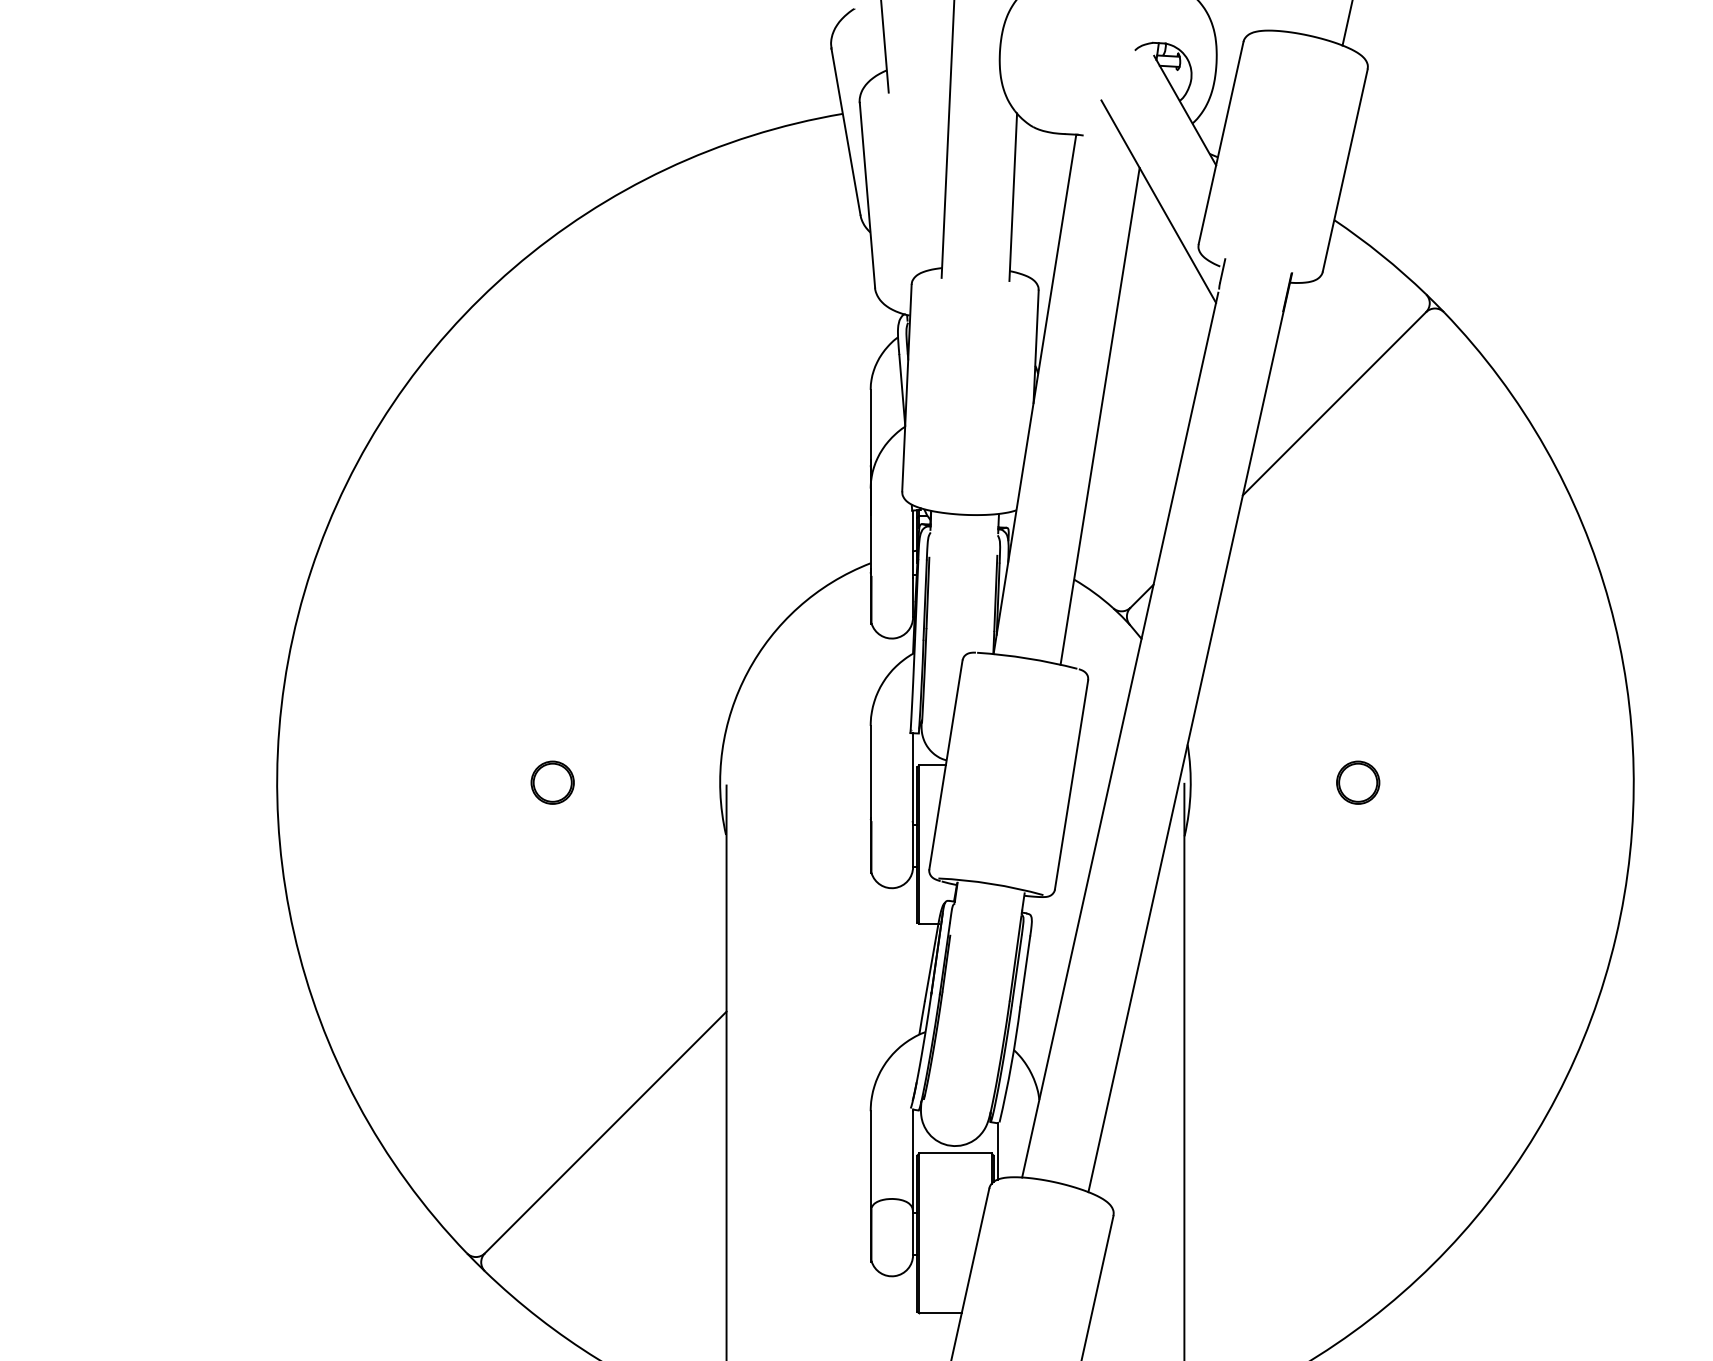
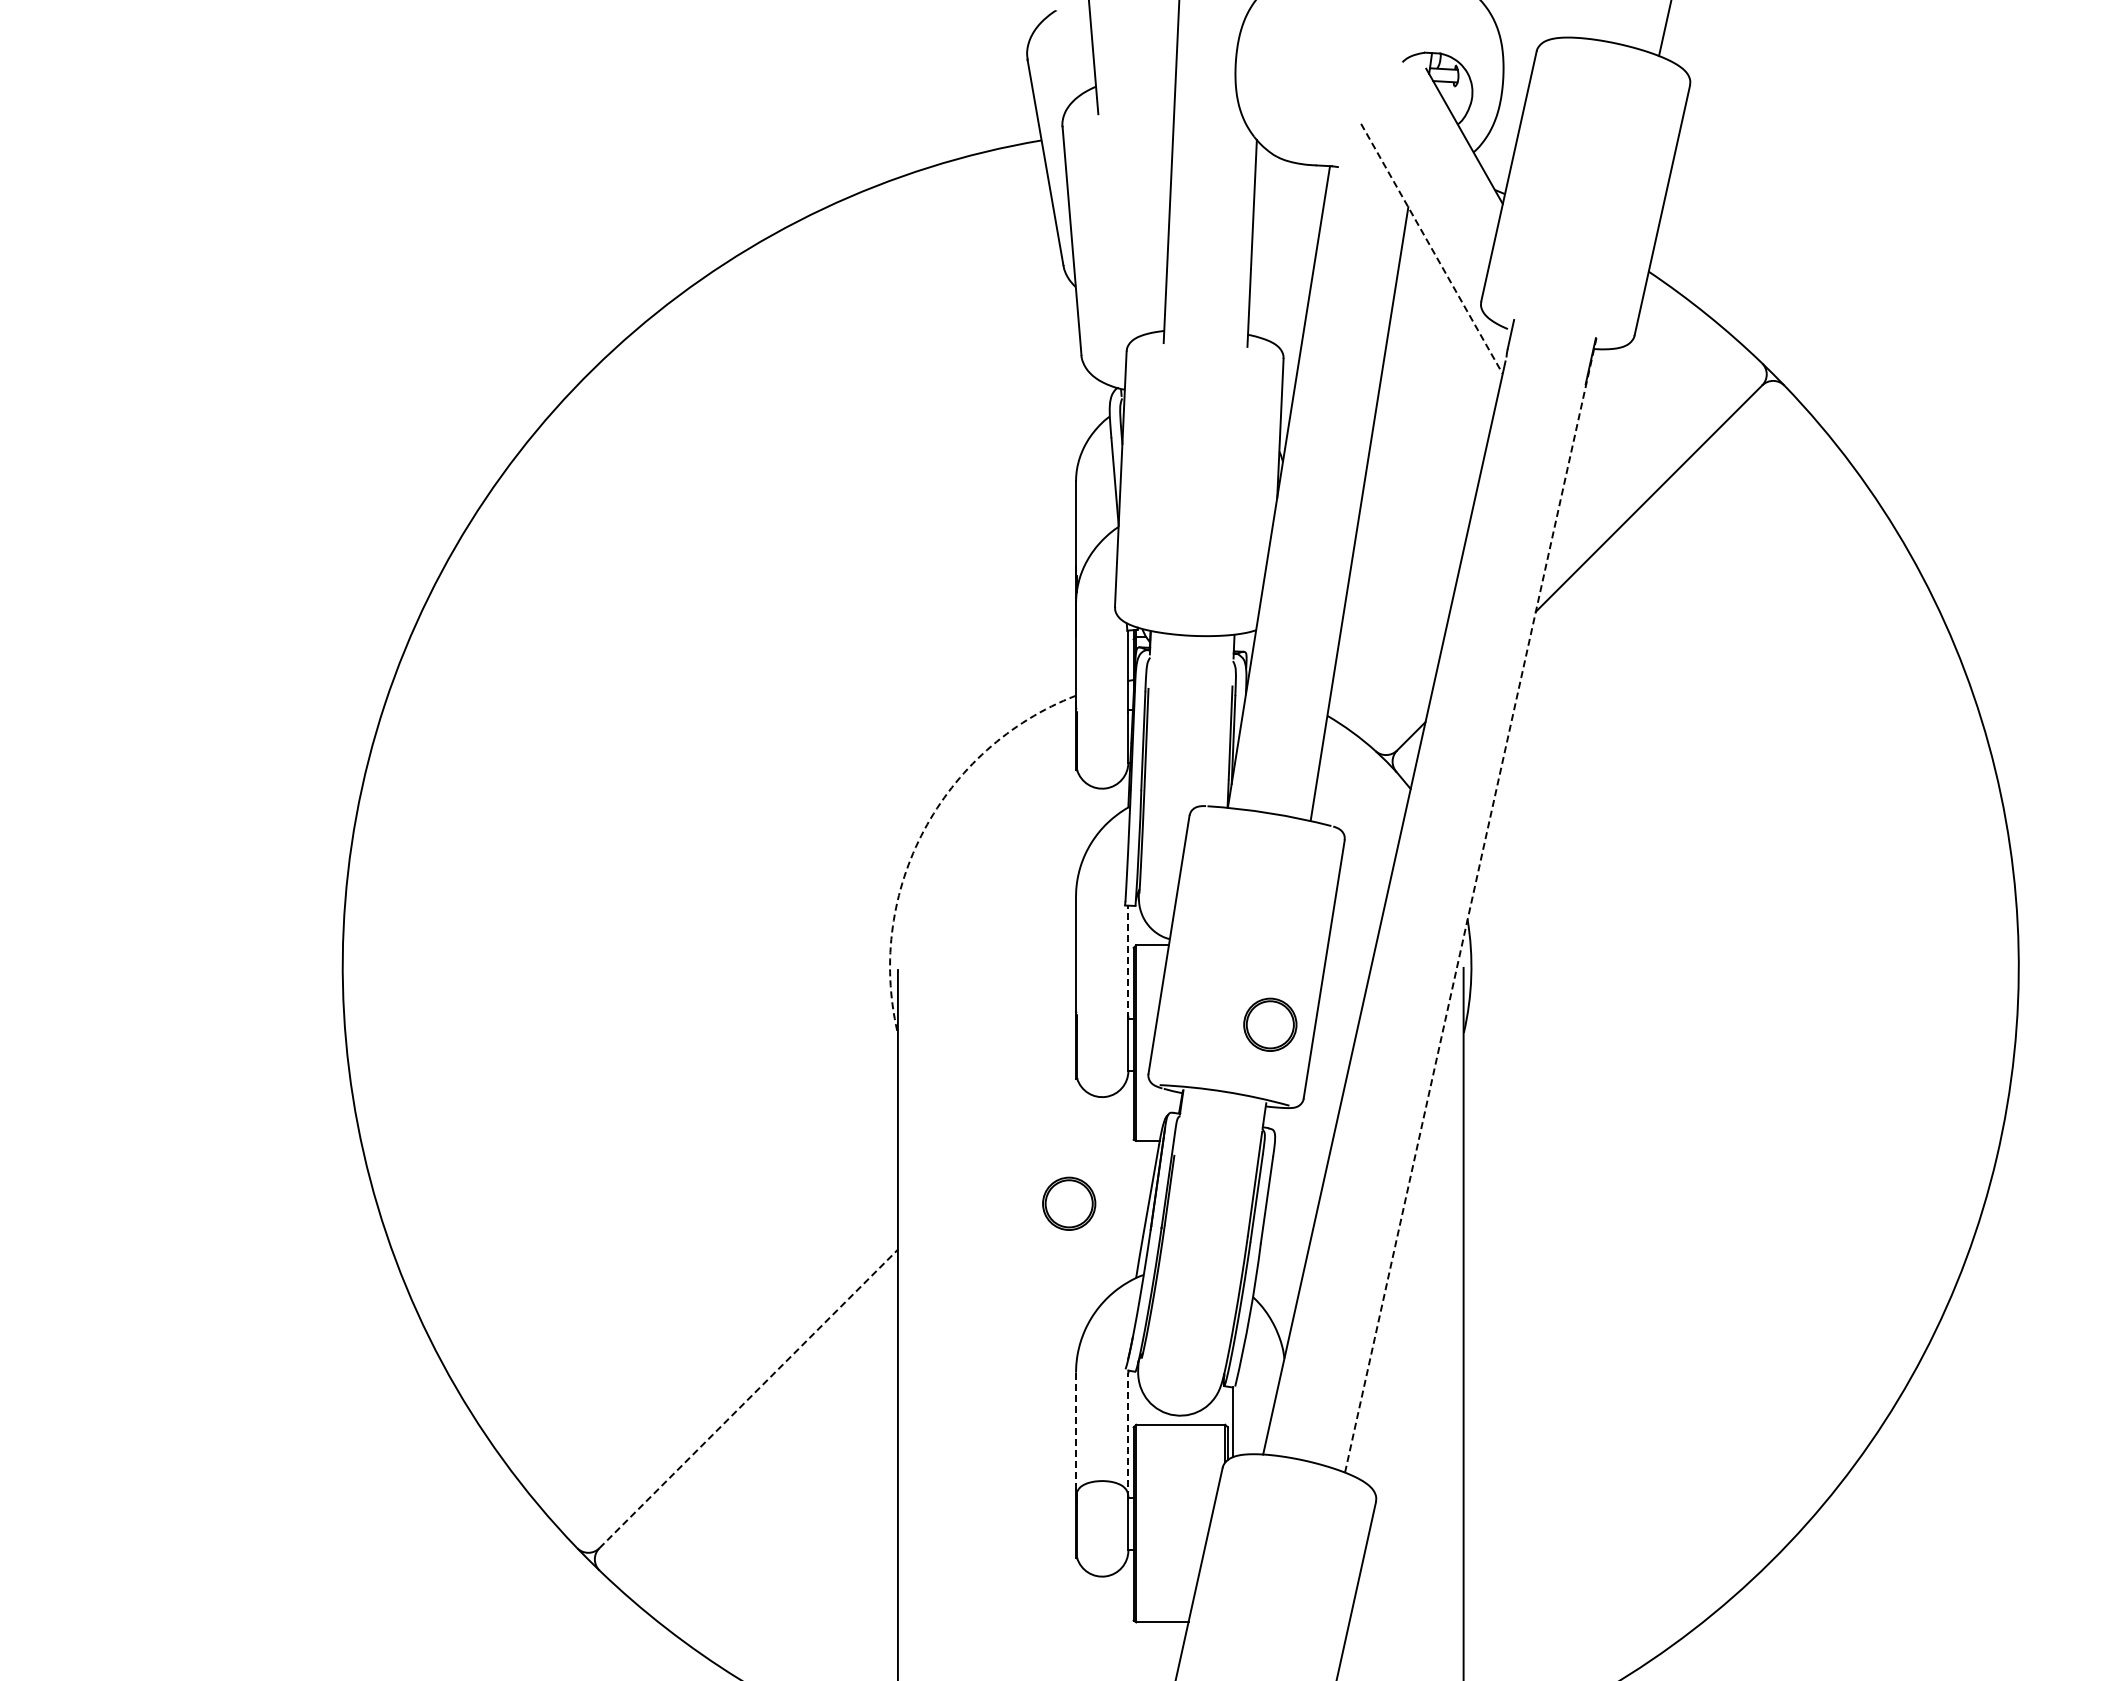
line: (1158, 201) -> (1431, 248), solid -> dashed
arc: (748, 672) -> (924, 830), solid -> dashed
line: (1189, 732) -> (1470, 904), solid -> dashed
line: (913, 779) -> (1128, 962), solid -> dashed
part: (552, 782) -> (1069, 1203), moved
part: (1358, 782) -> (1270, 1024), moved
line: (606, 1132) -> (749, 1398), solid -> dashed
line: (871, 1158) -> (1076, 1431), solid -> dashed
line: (913, 1162) -> (1128, 1435), solid -> dashed

